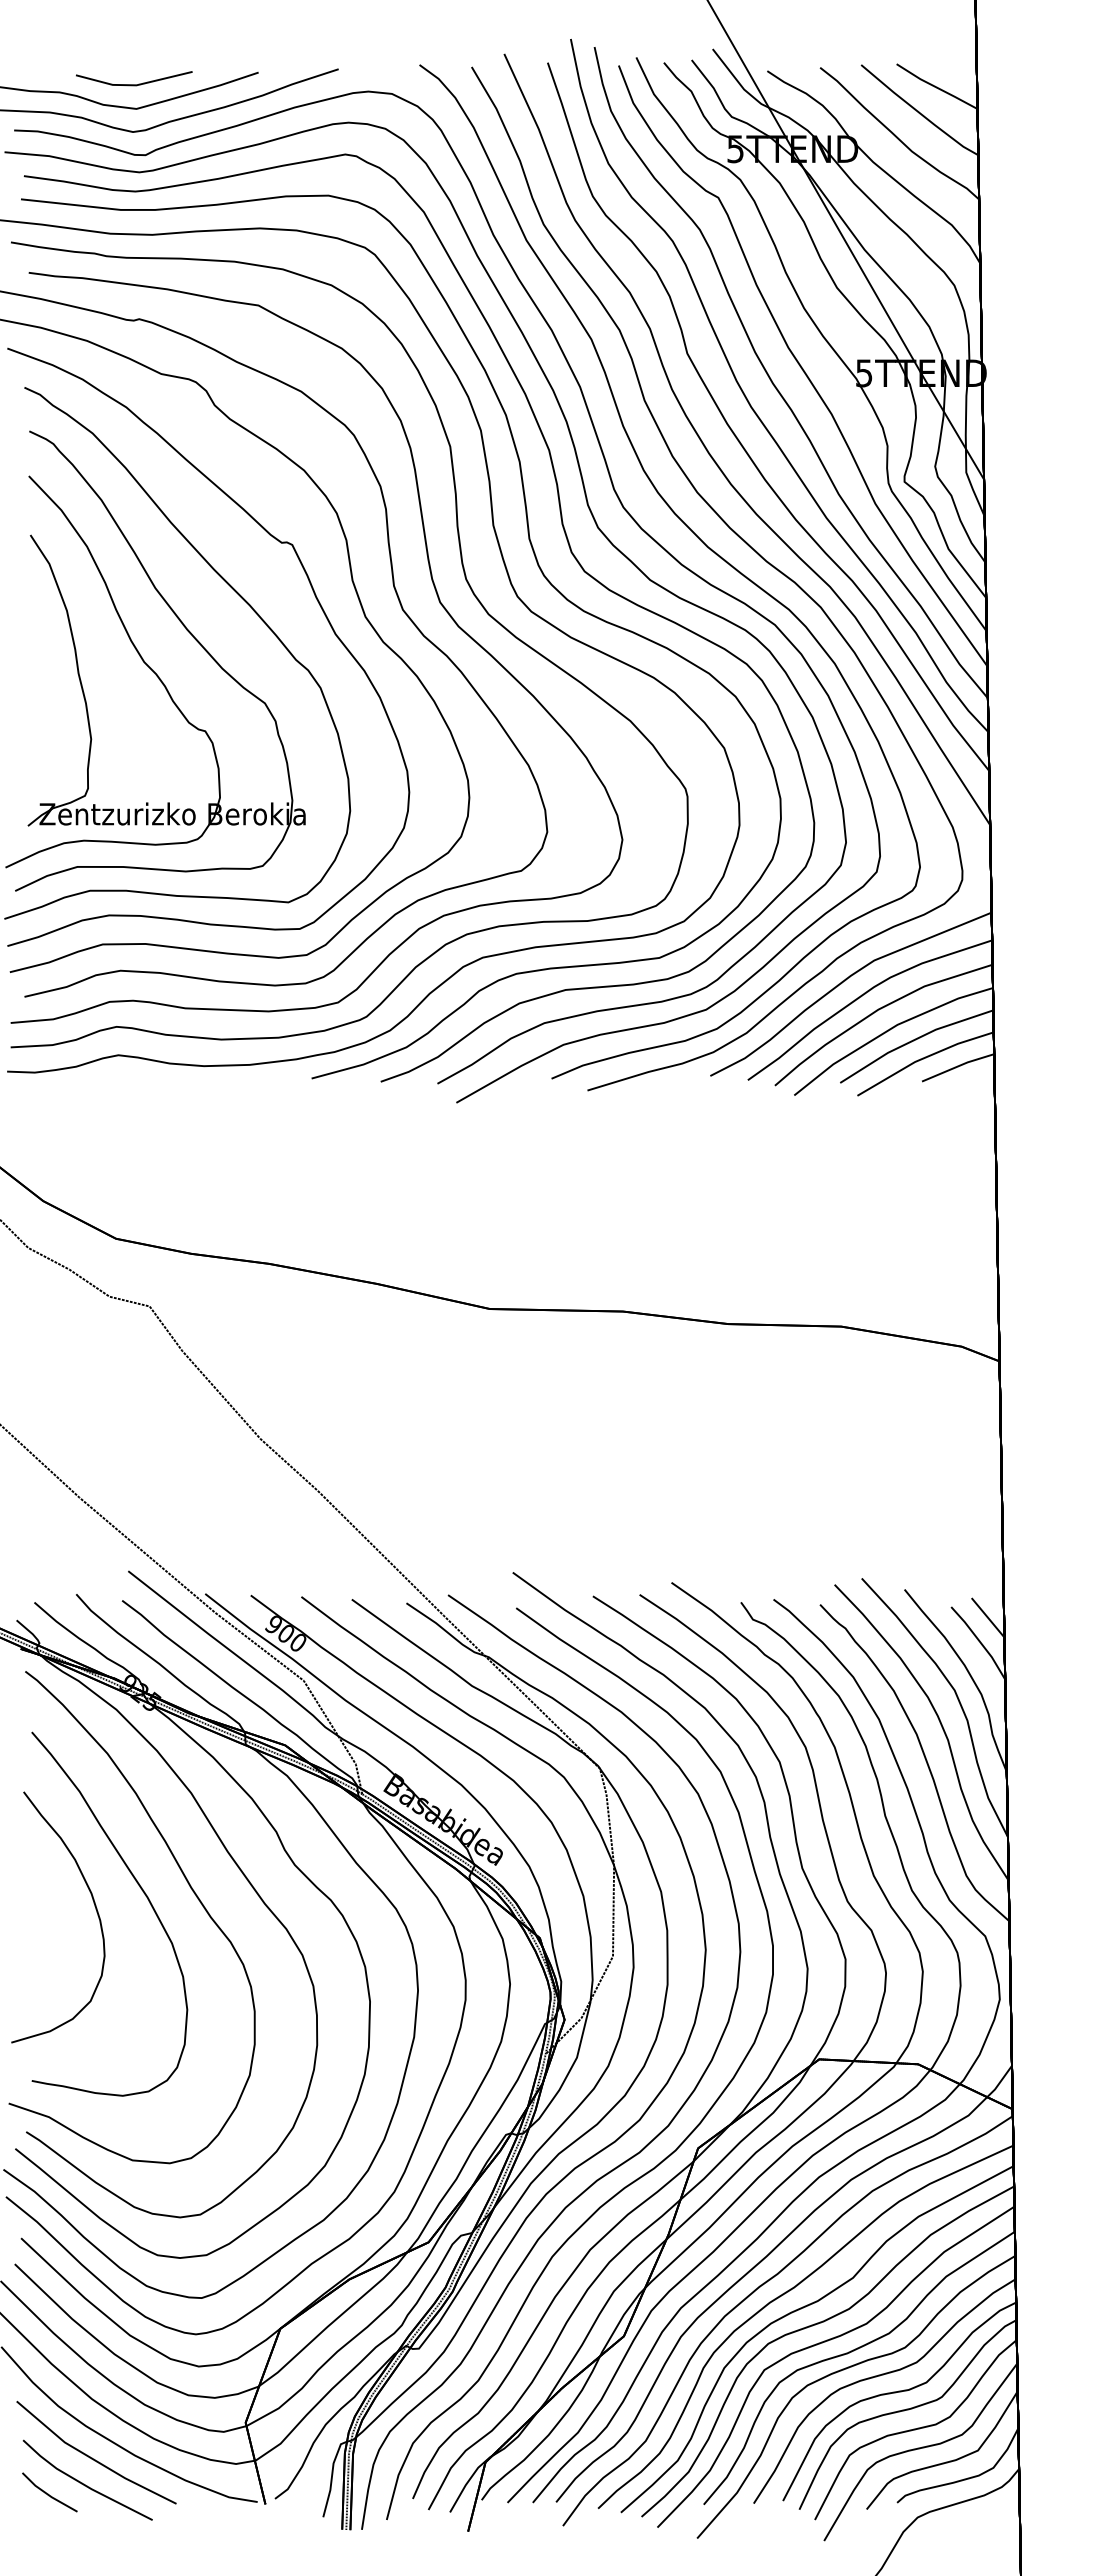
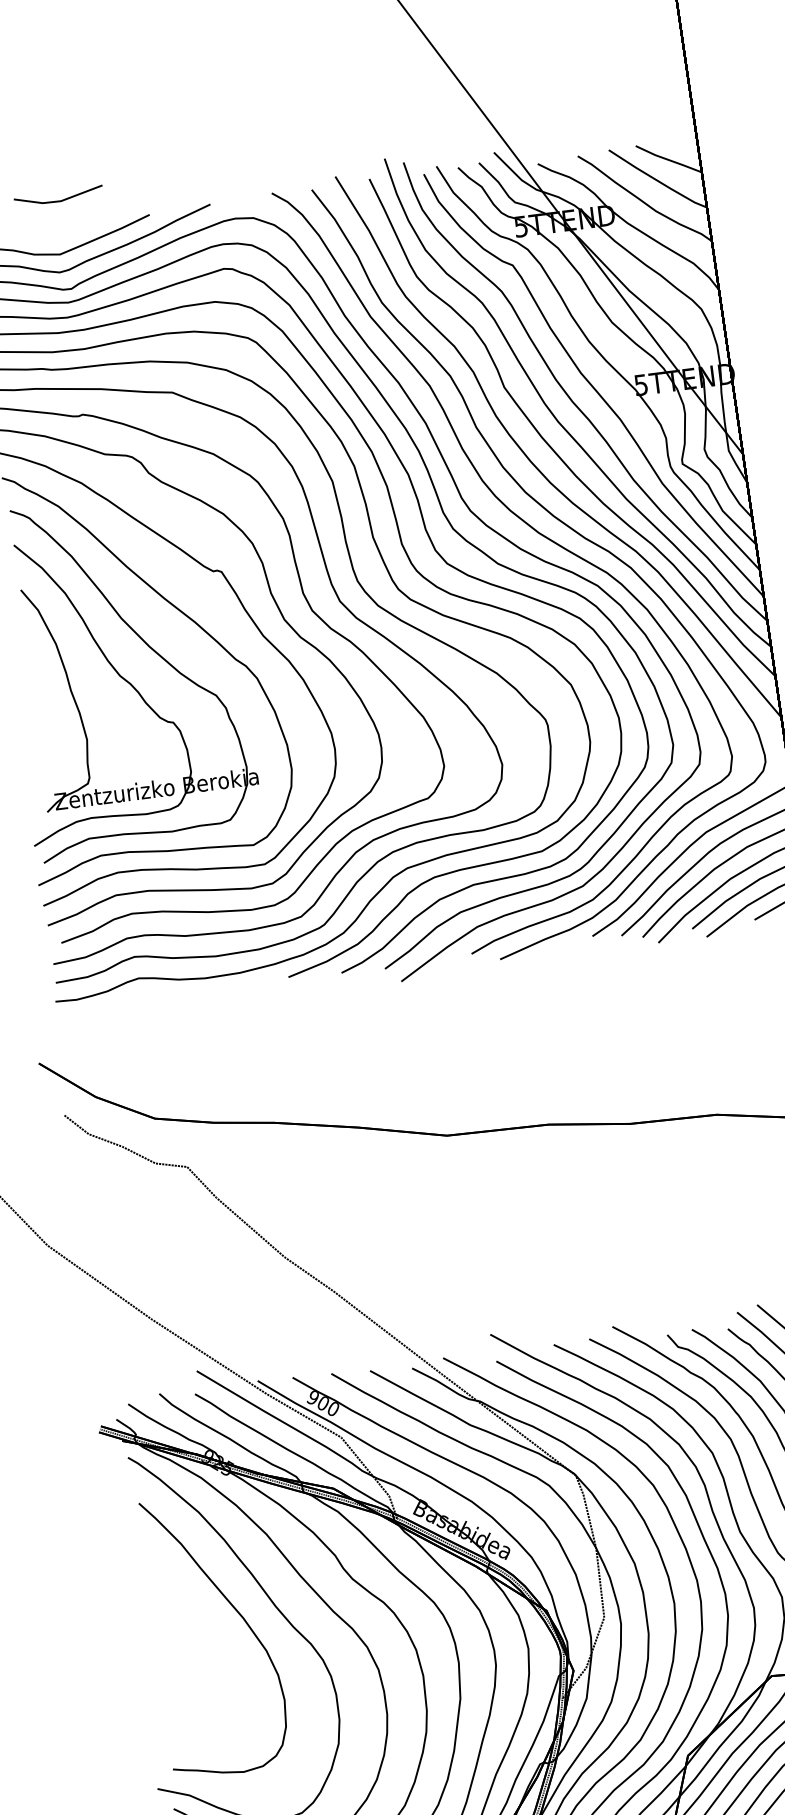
line: (134, 84) -> (59, 200), moved
curve: (94, 1906) -> (203, 1630), removed

